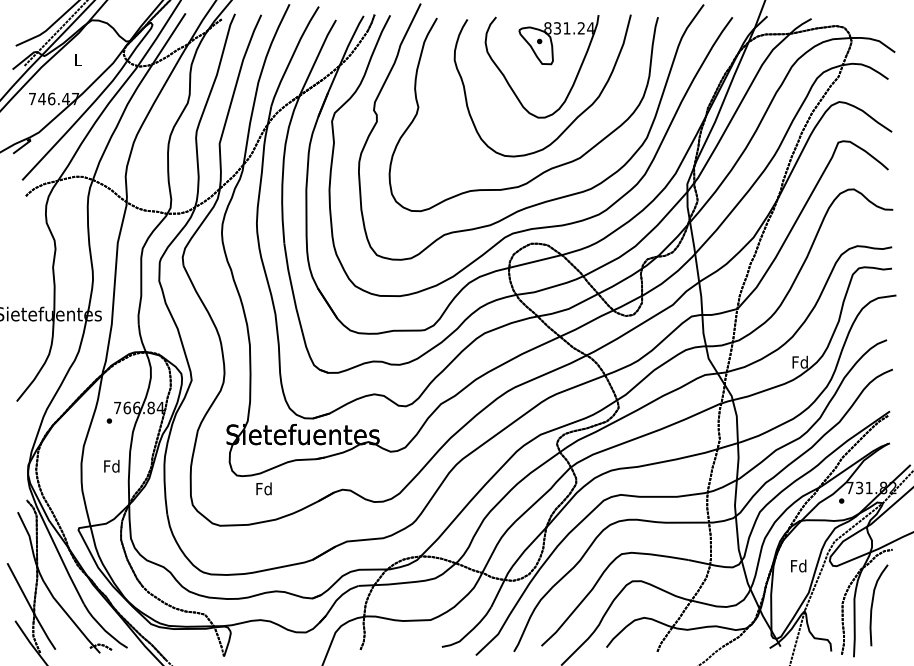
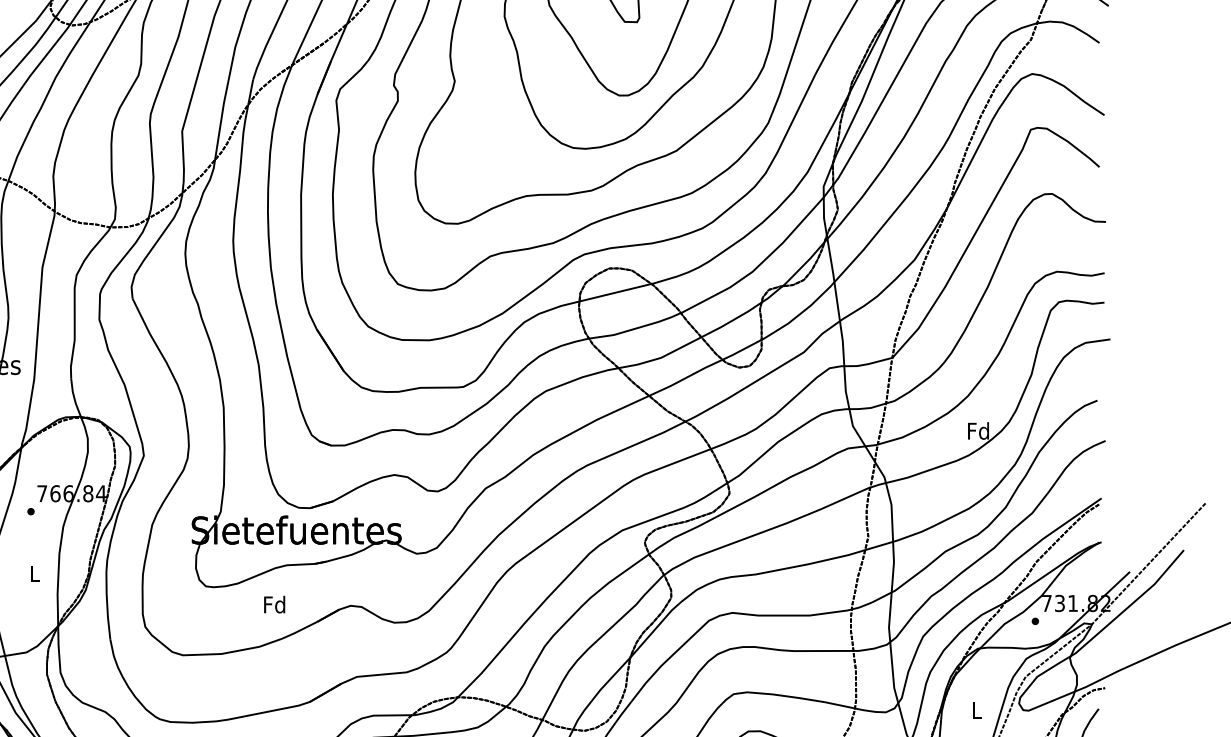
text: (111, 465) -> (33, 572), Fd -> L
text: (263, 488) -> (273, 604), moved
text: (798, 565) -> (976, 709), Fd -> L

